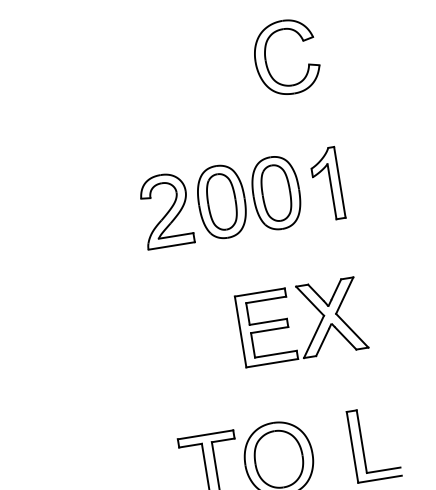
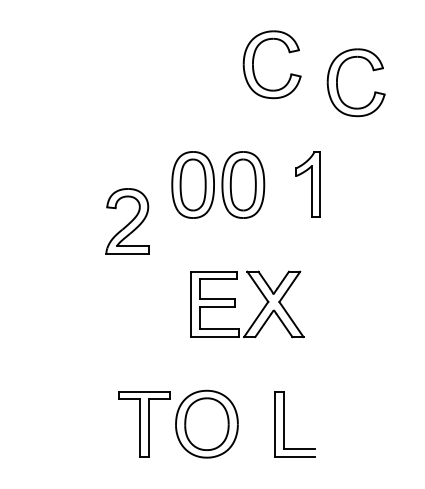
part: (360, 59) -> (338, 77), added
part: (326, 184) -> (307, 184), moved
part: (165, 210) -> (127, 221), moved

